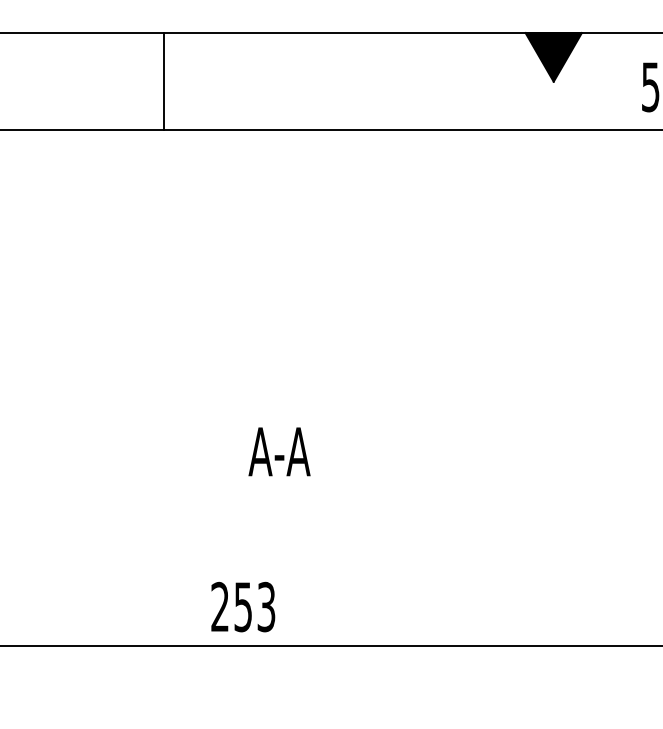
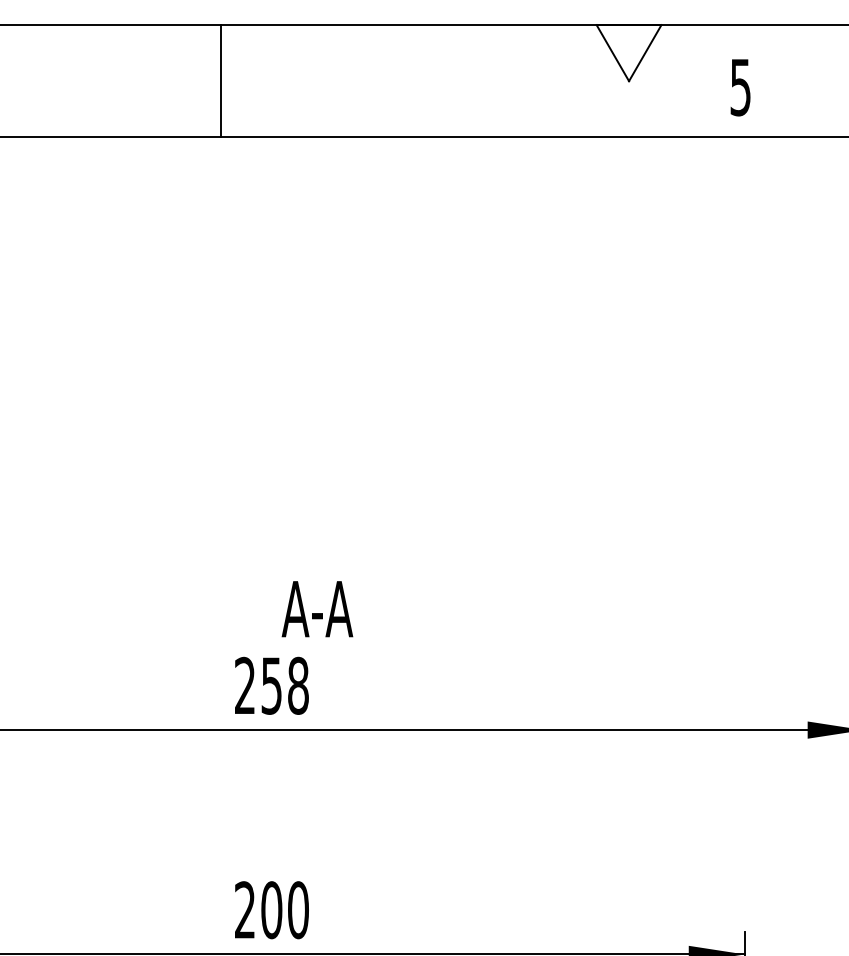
fill: (553, 57) -> (628, 53), removed
line: (164, 82) -> (221, 81), moved
text: (279, 452) -> (317, 609), moved
text: (266, 606) -> (298, 685), 253 -> 258

